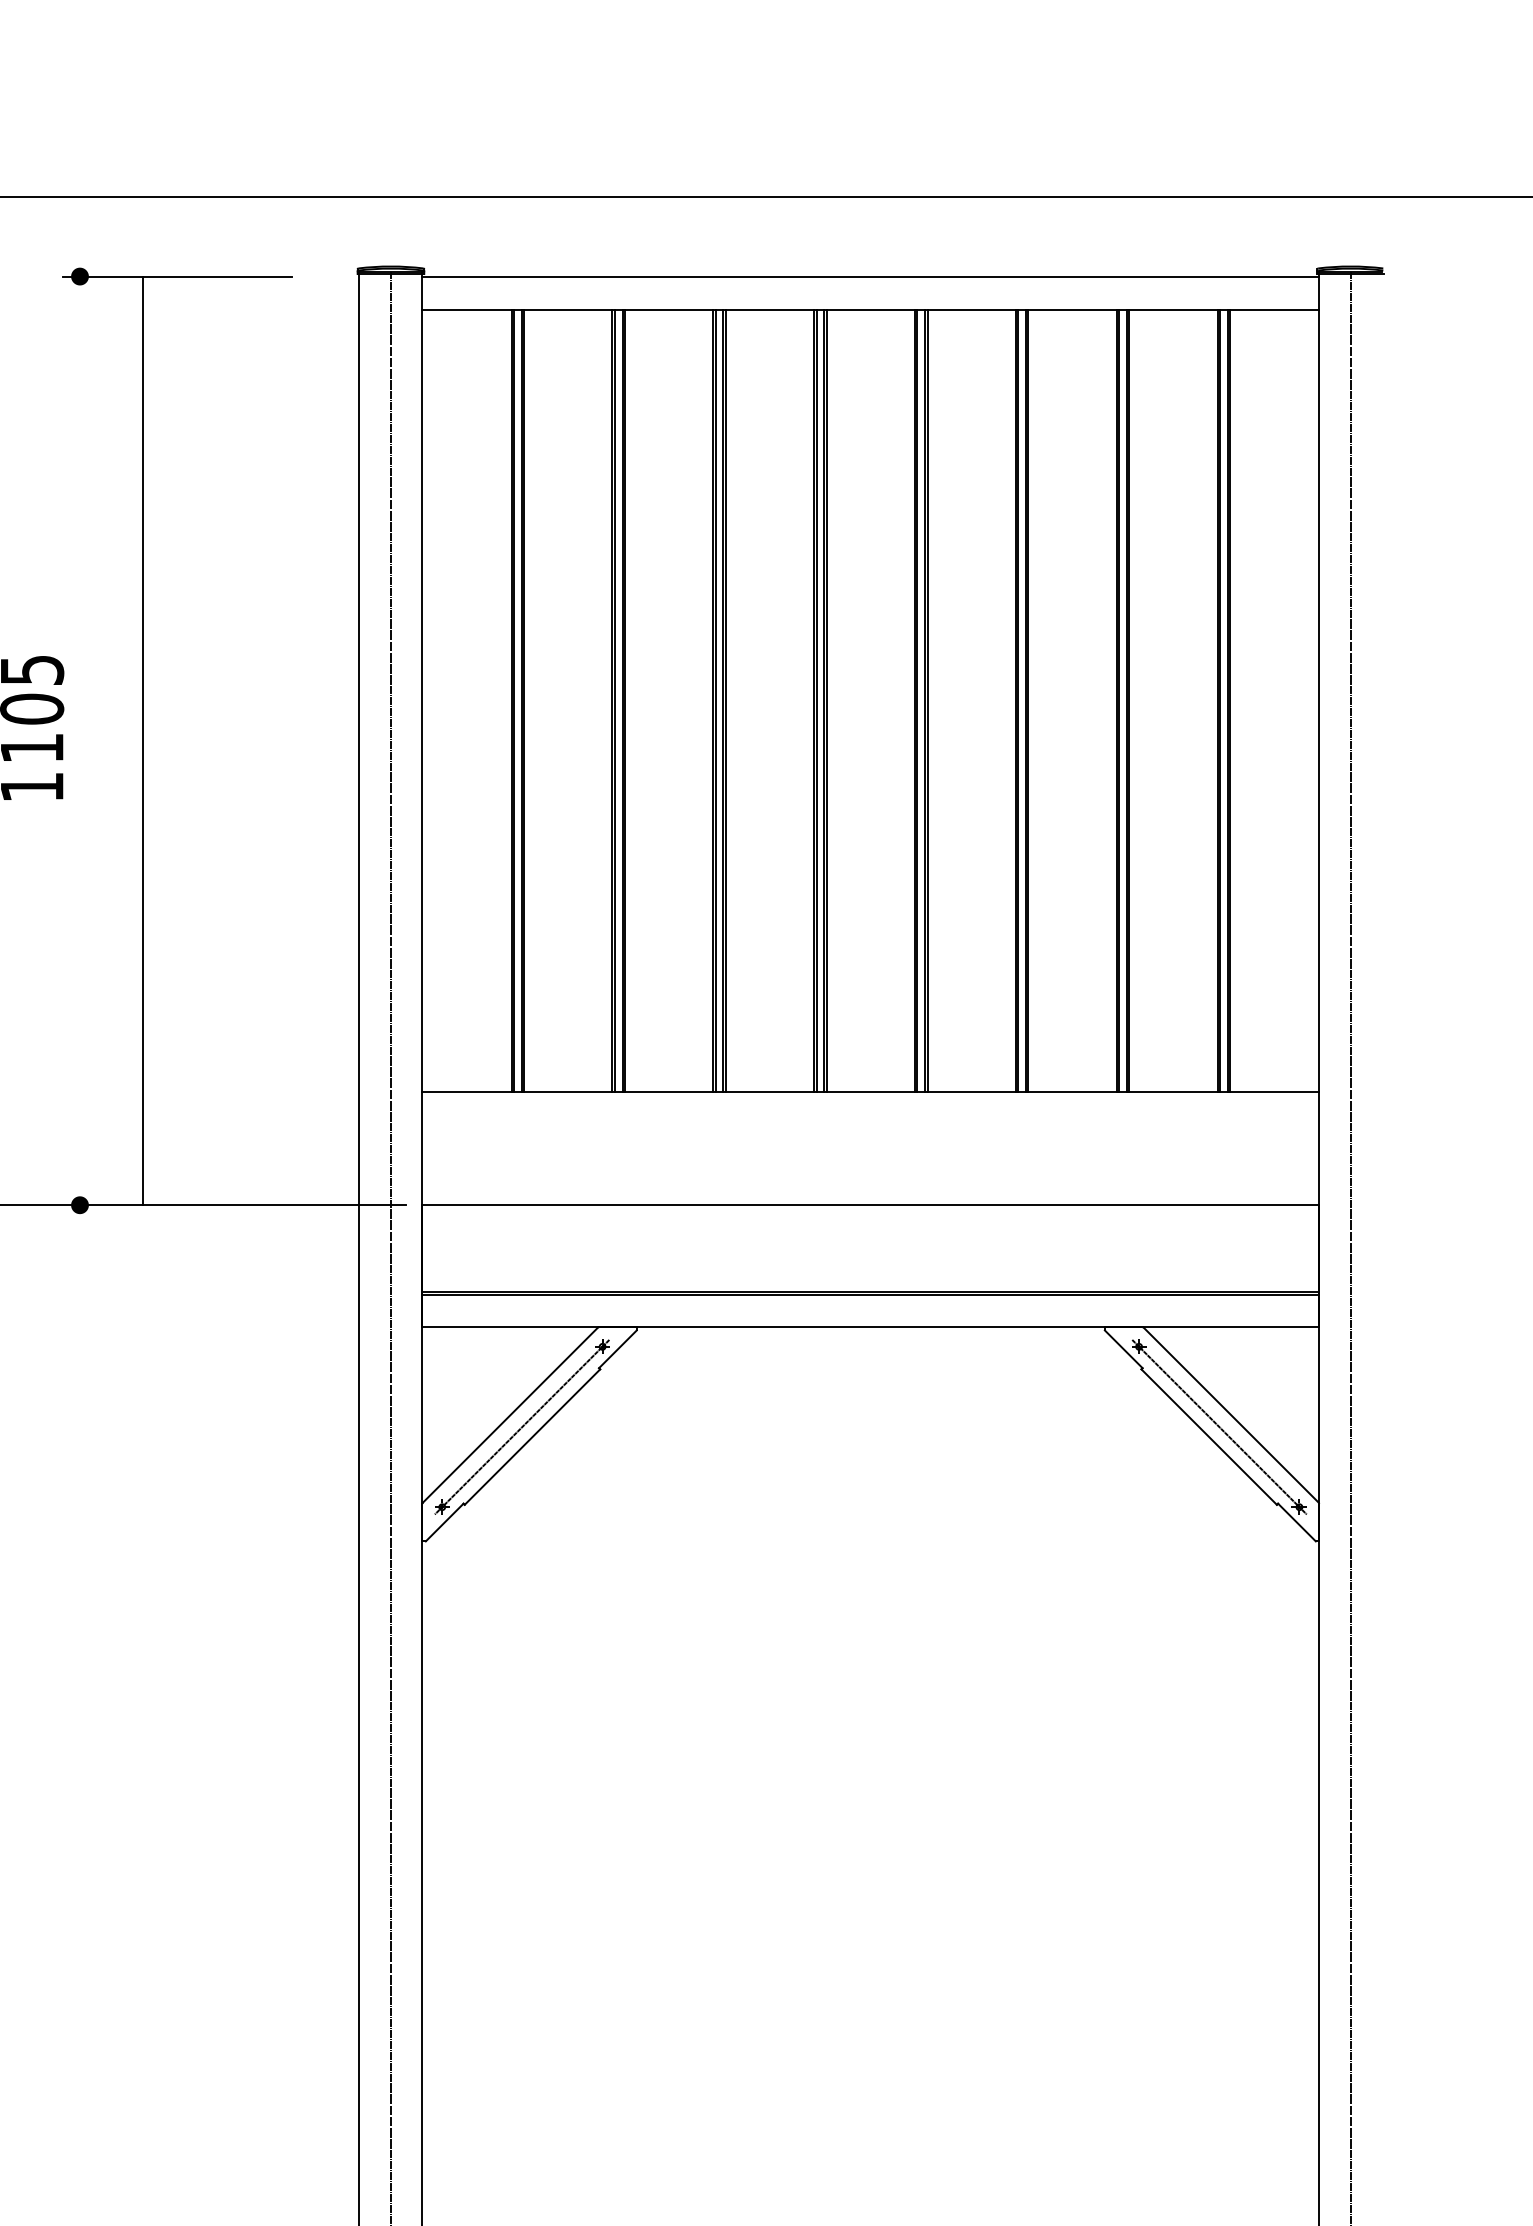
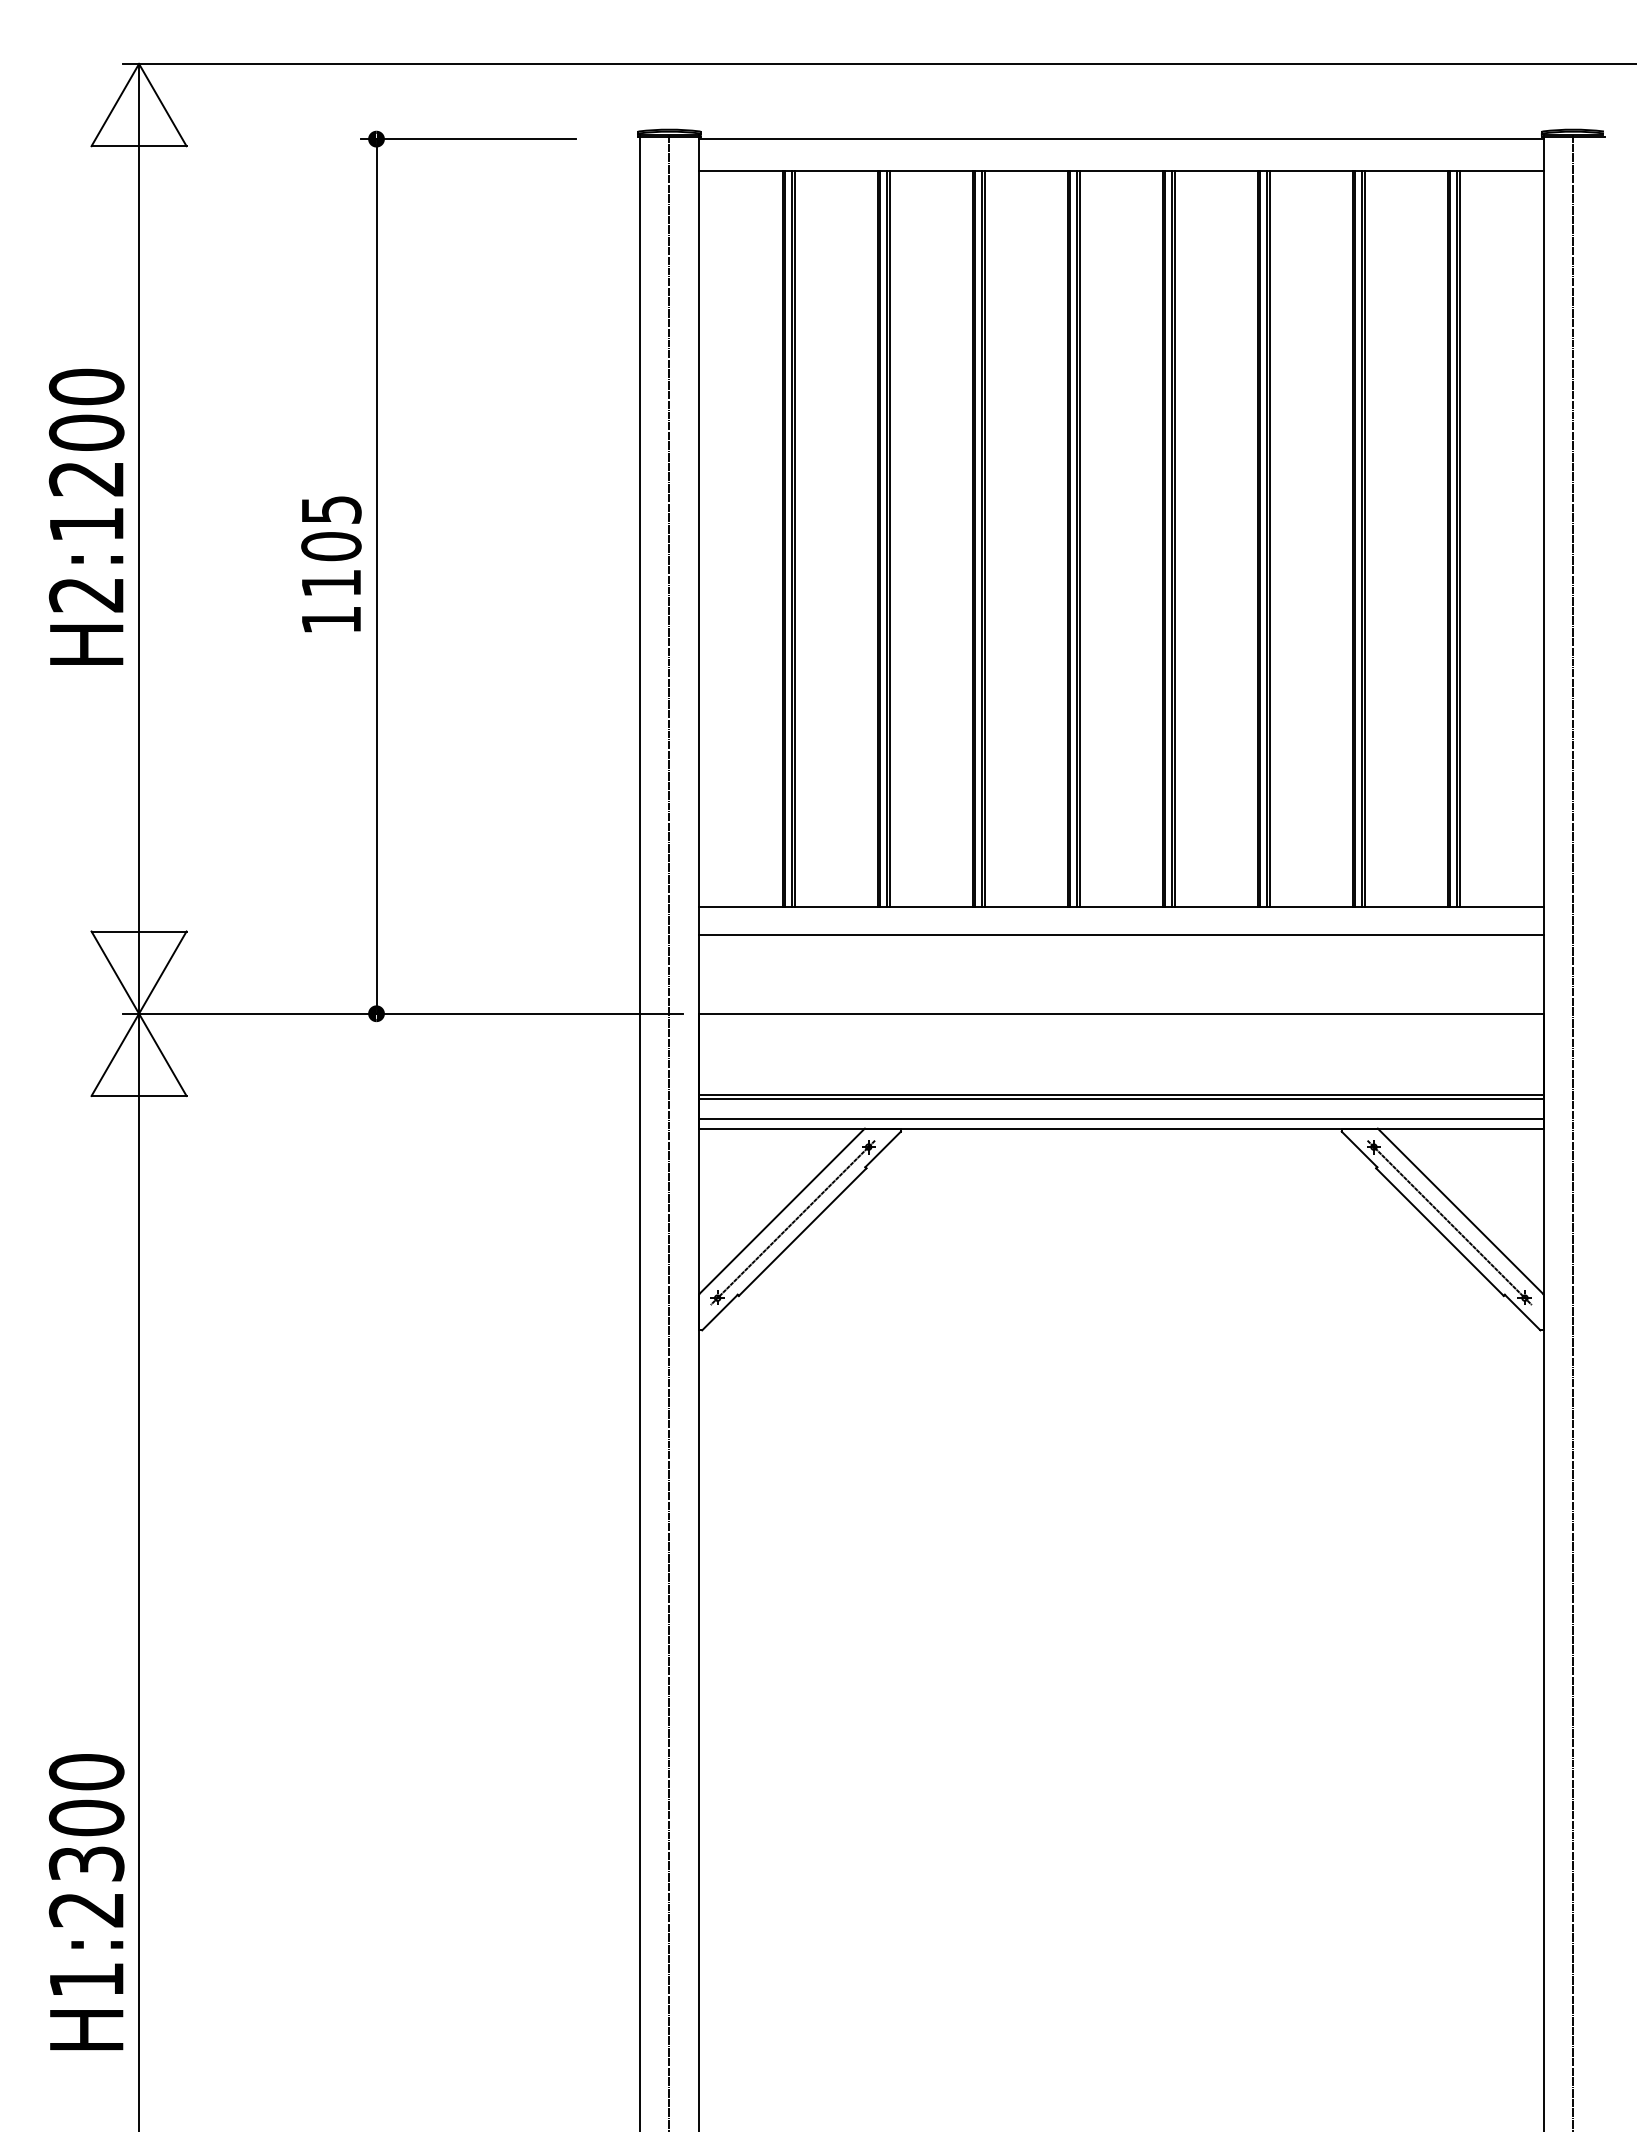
line: (142, 740) -> (376, 576), moved
line: (871, 1121) -> (1121, 934), added
line: (871, 1317) -> (1121, 1119), added

